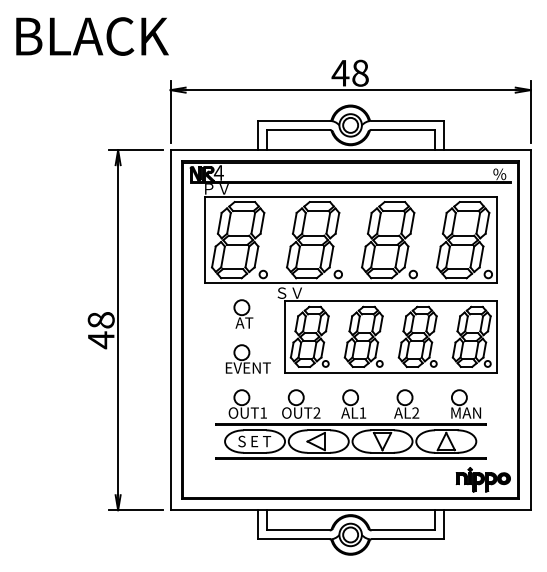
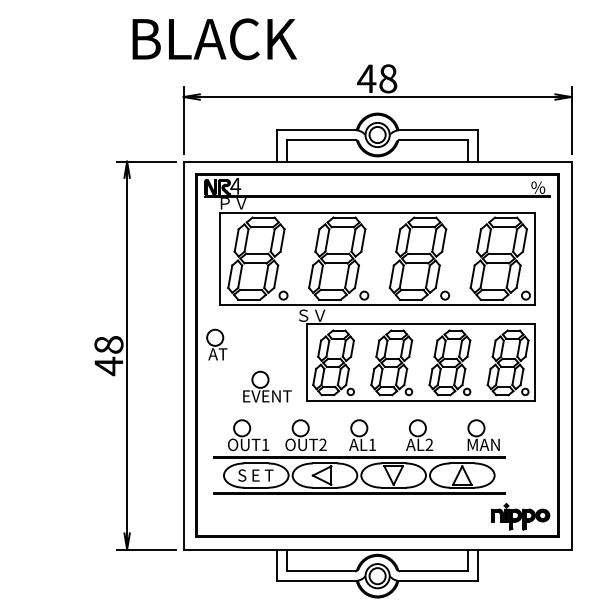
text: (92, 36) -> (214, 39), moved
part: (243, 313) -> (216, 344), moved
part: (350, 424) -> (359, 457), moved

